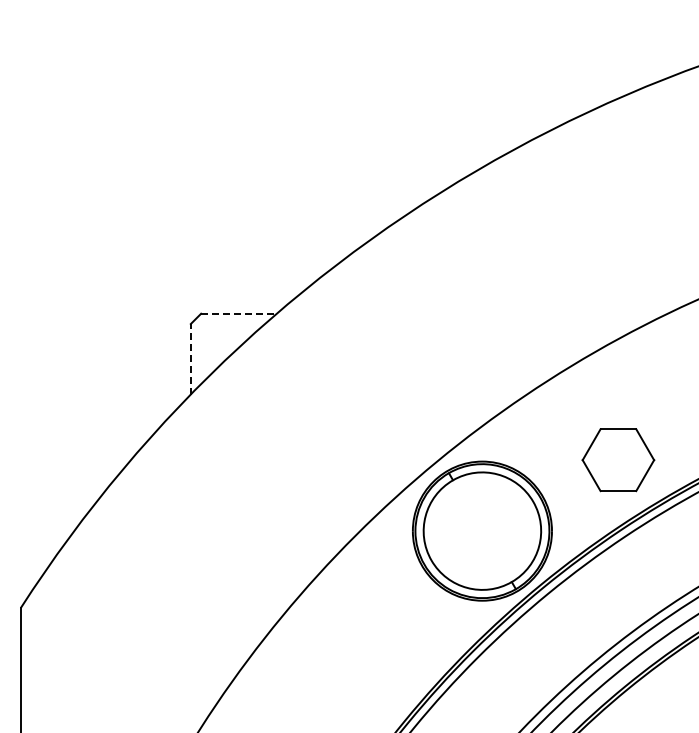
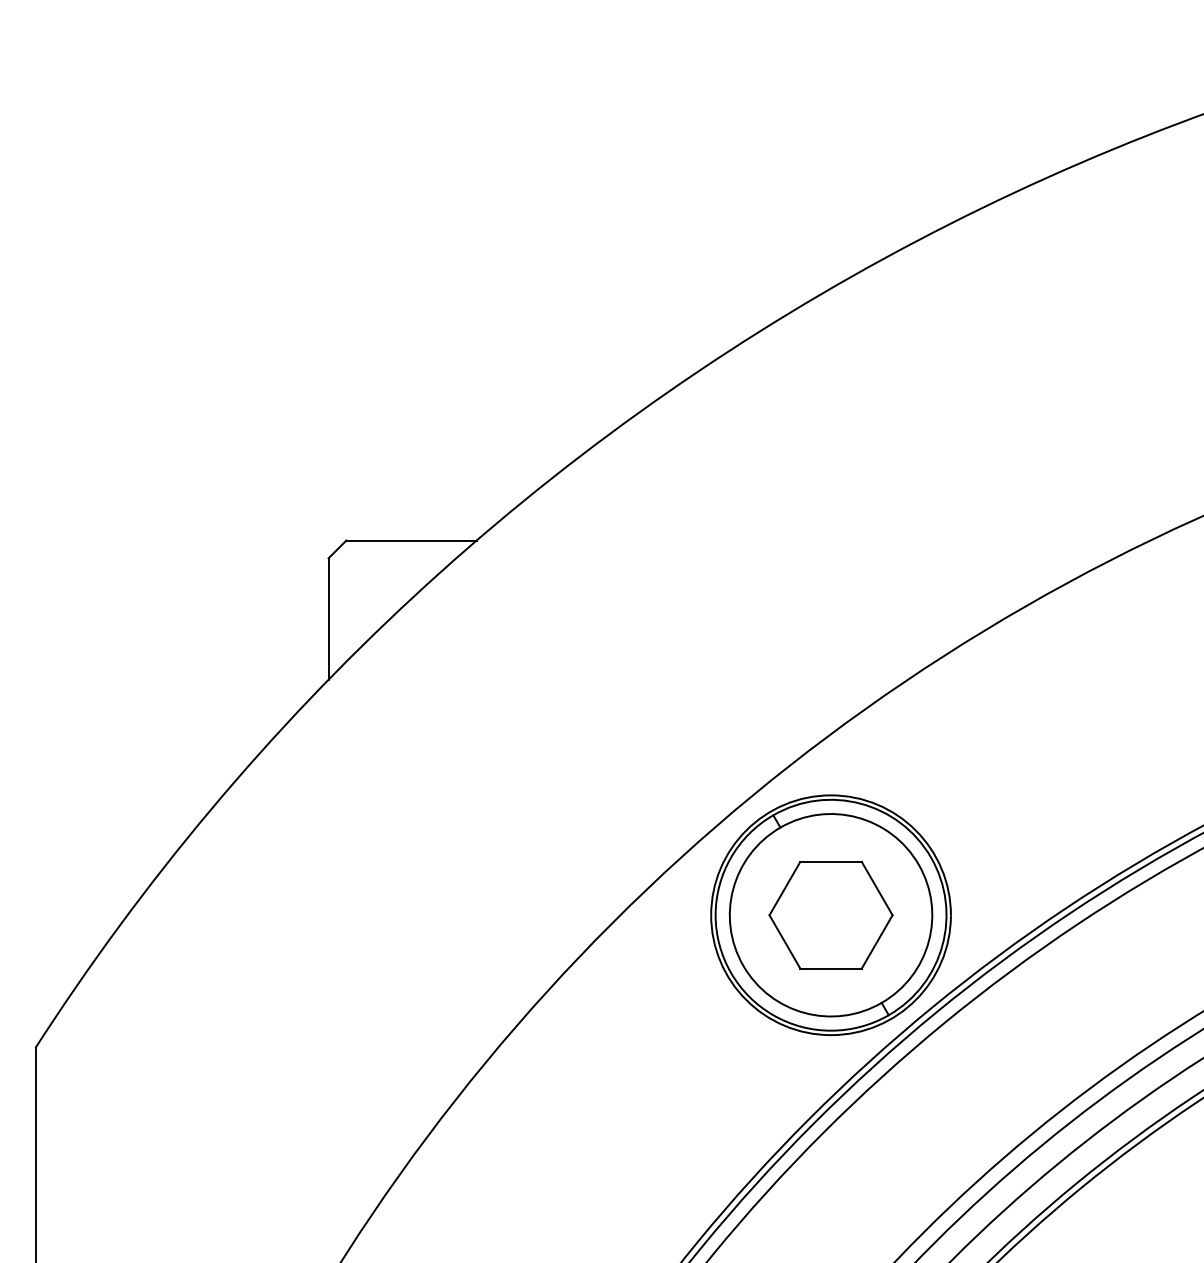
line: (238, 313) -> (410, 540), dashed -> solid
line: (190, 358) -> (328, 617), dashed -> solid
part: (618, 460) -> (831, 915), moved

